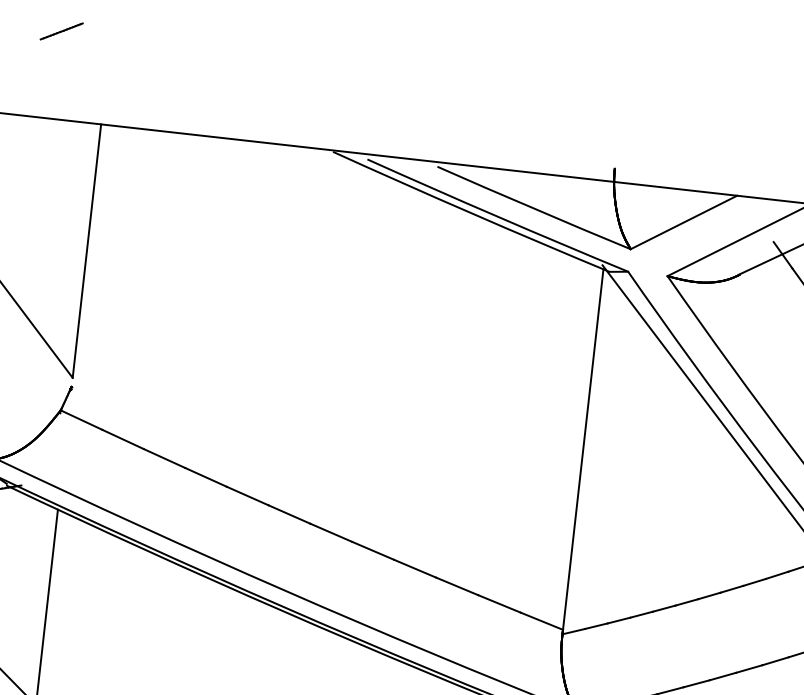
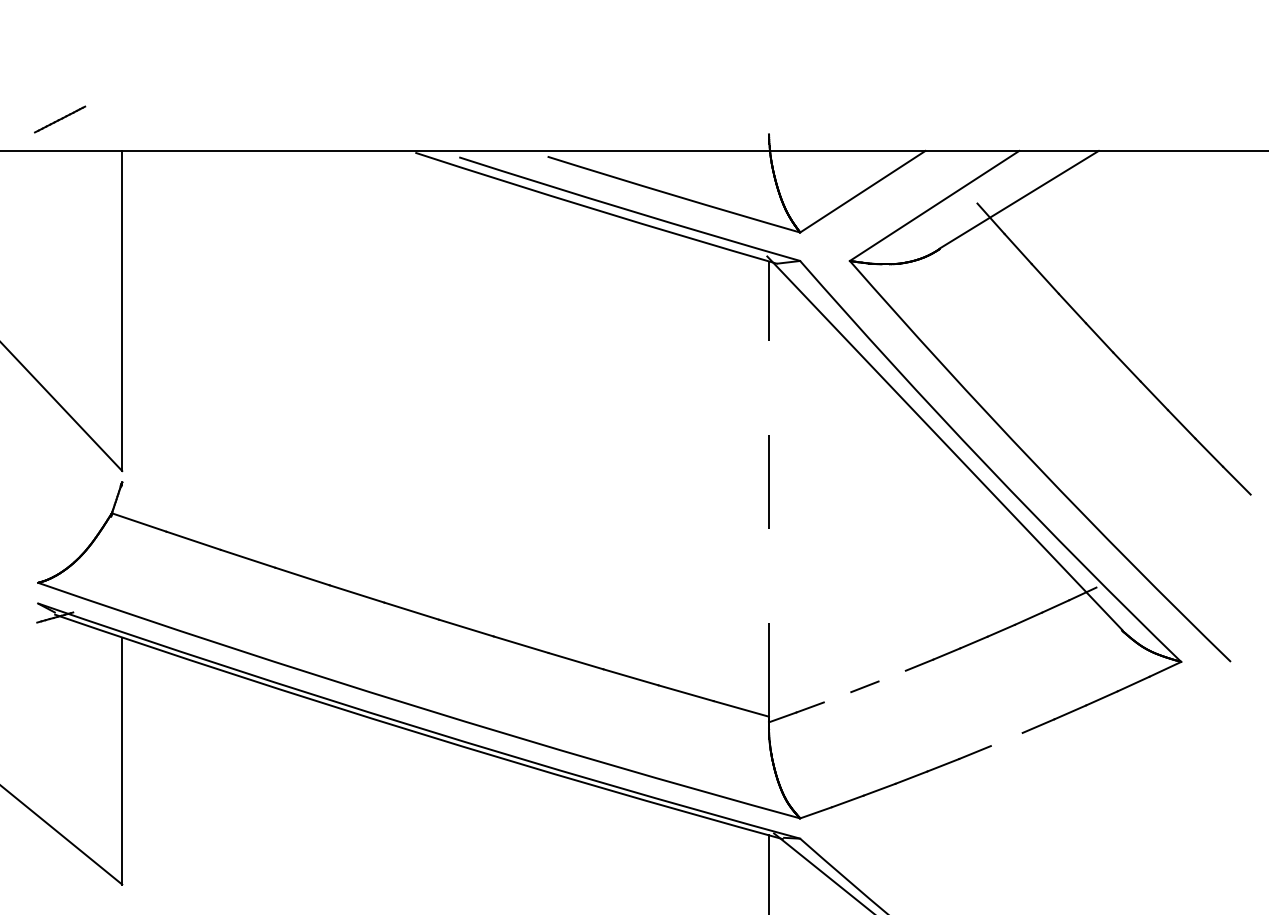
line: (62, 31) -> (60, 119), moved
line: (582, 449) -> (768, 489), solid -> dashed
line: (663, 608) -> (891, 675), removed
line: (618, 620) -> (837, 697), removed
line: (749, 668) -> (1006, 739), removed

